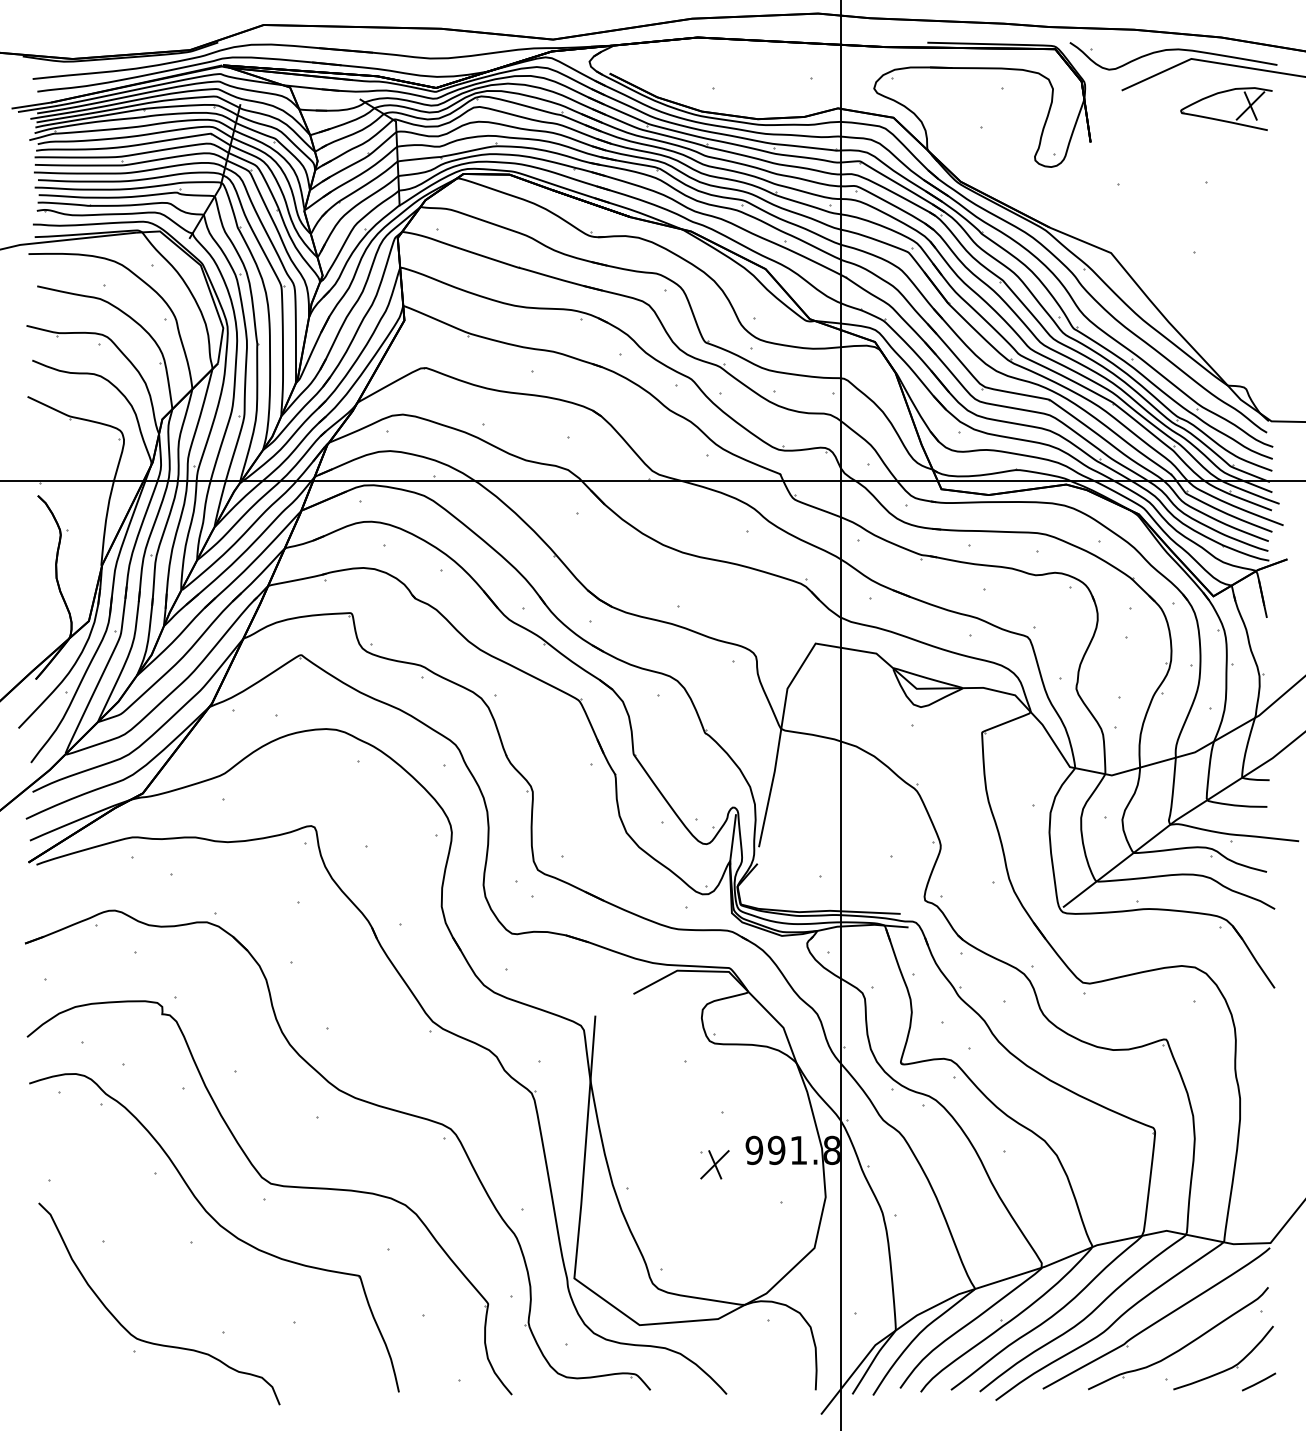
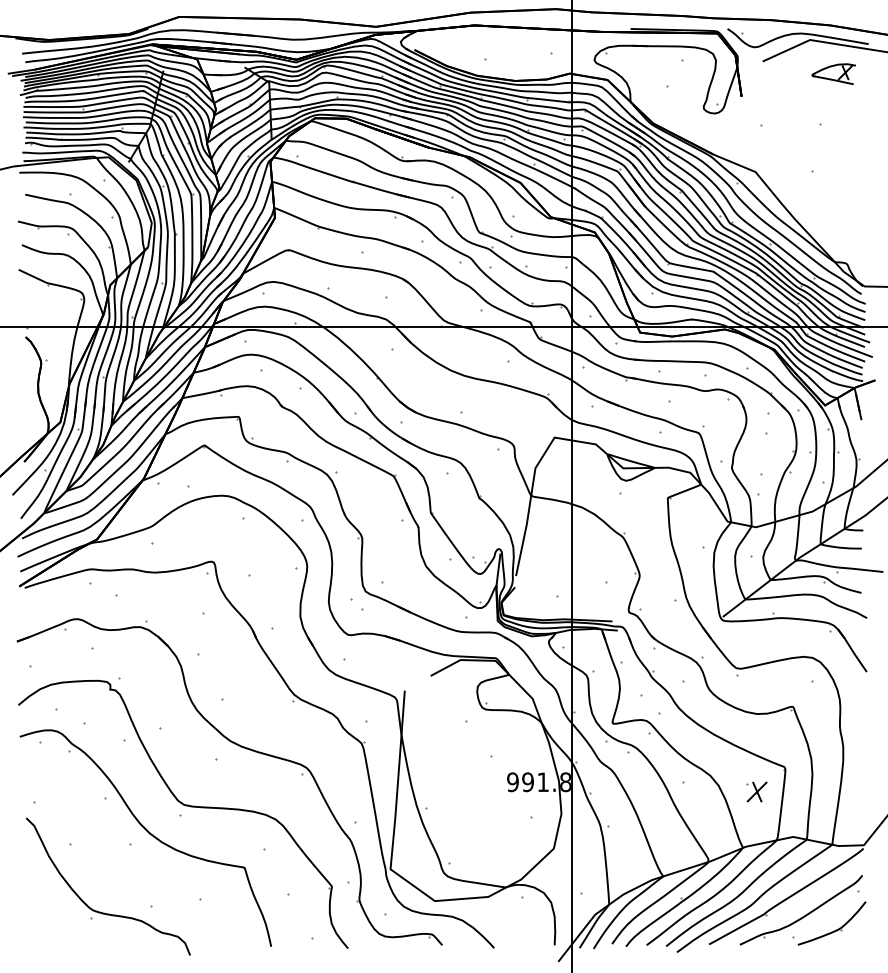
part: (1225, 109) -> (833, 74), size x0.7
part: (714, 1164) -> (756, 791), moved
line: (1258, 1381) -> (855, 939), removed

